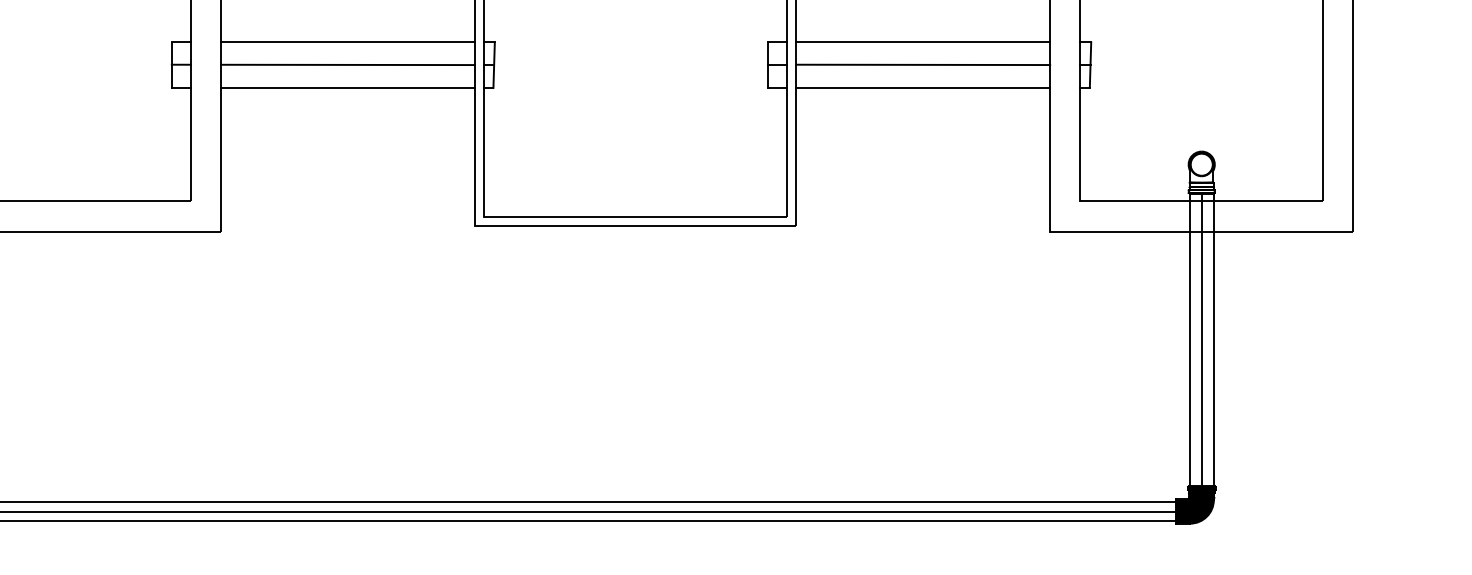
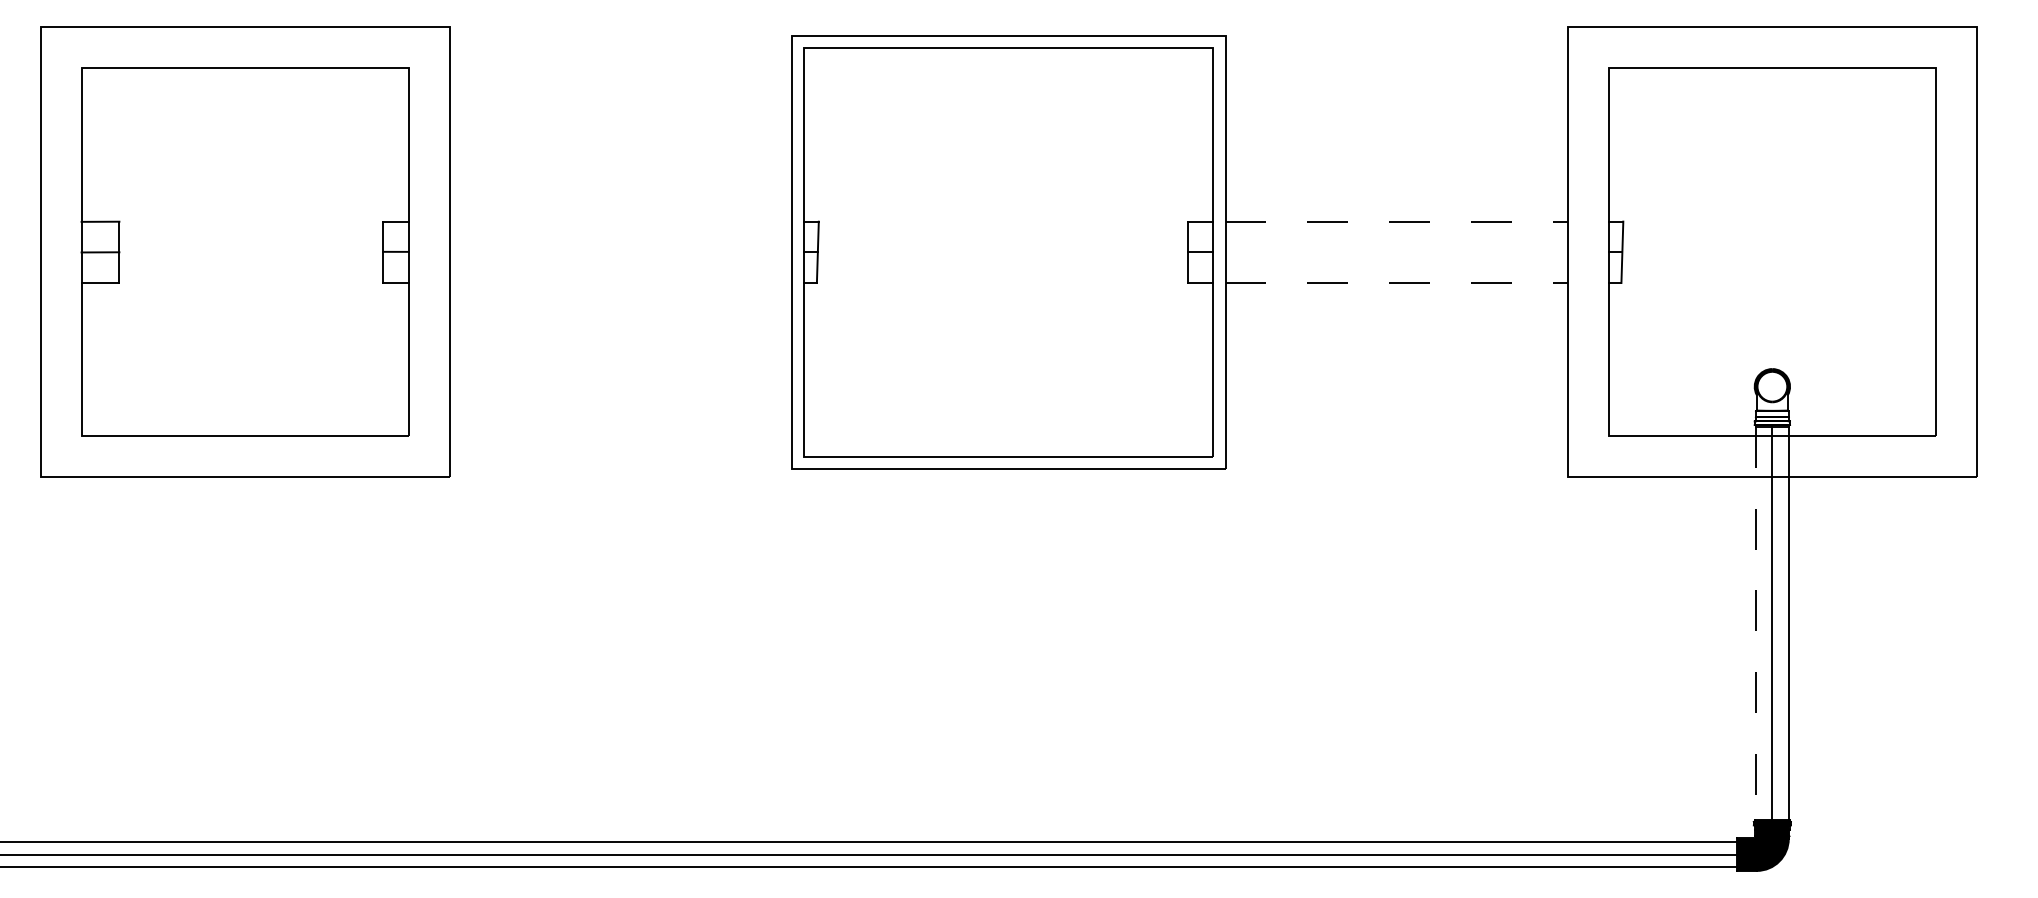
line: (347, 42) -> (620, 221), removed
line: (923, 42) -> (1397, 221), solid -> dashed
line: (347, 64) -> (620, 251), removed
line: (923, 64) -> (1396, 251), removed
line: (923, 87) -> (1397, 282), solid -> dashed
line: (347, 88) -> (620, 283), removed
line: (1189, 340) -> (1756, 623), solid -> dashed

